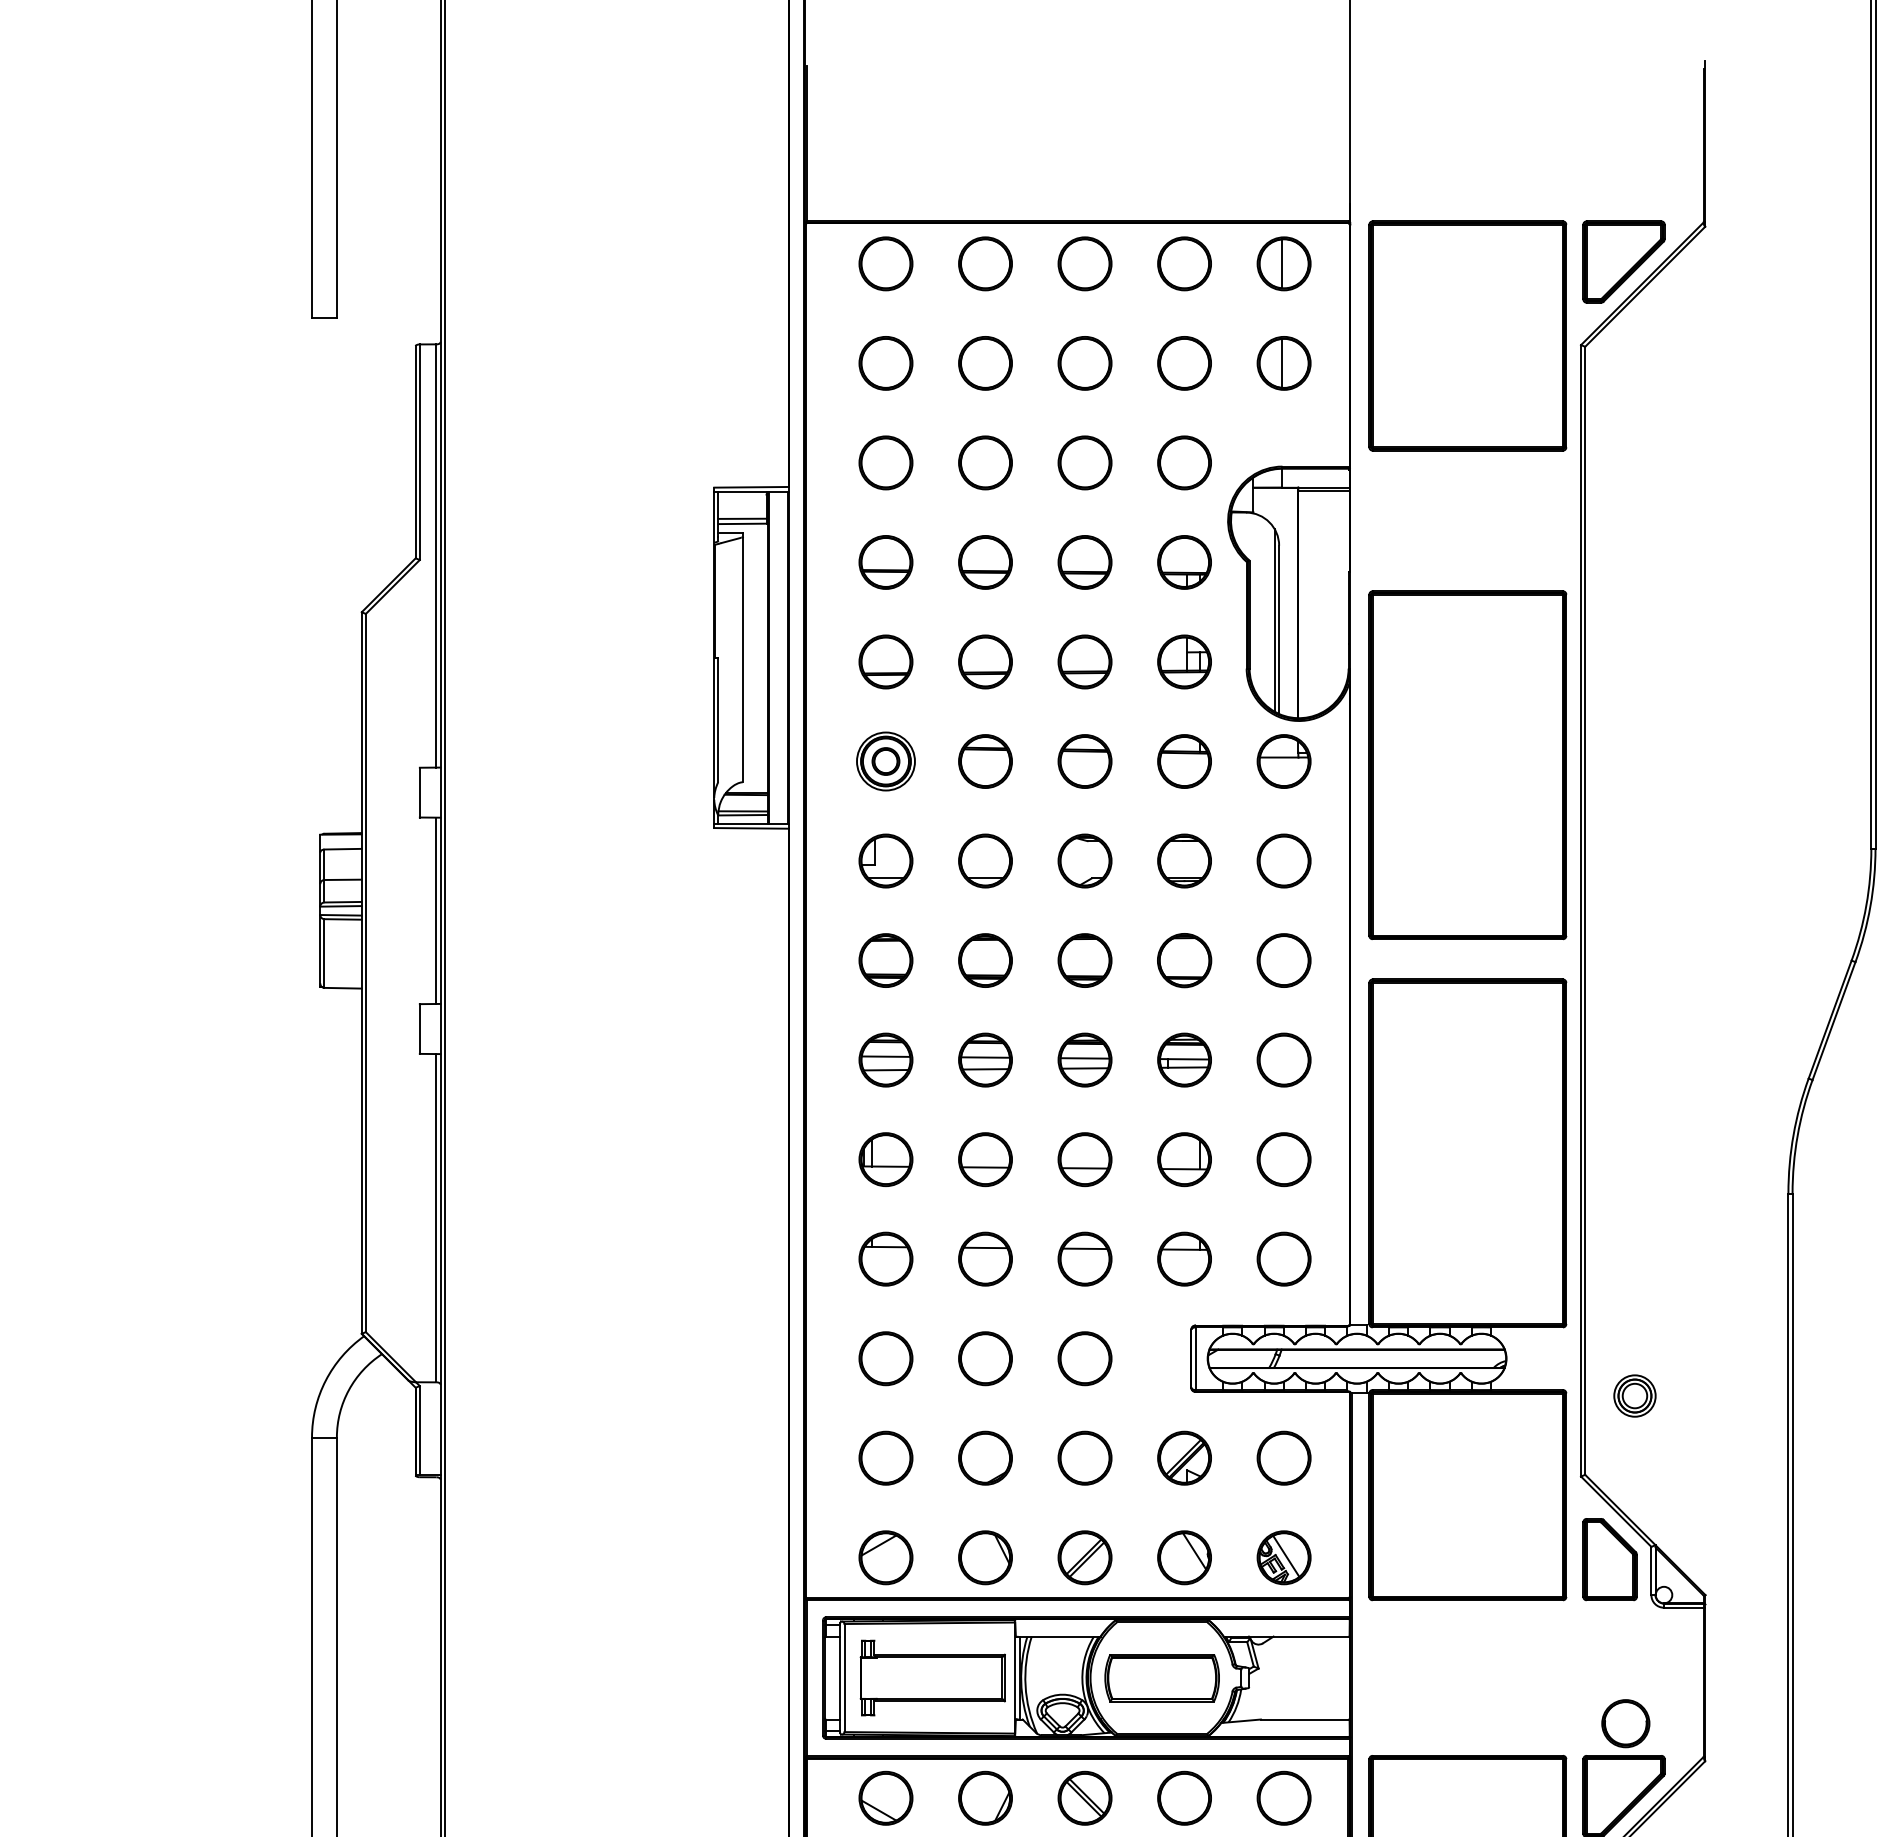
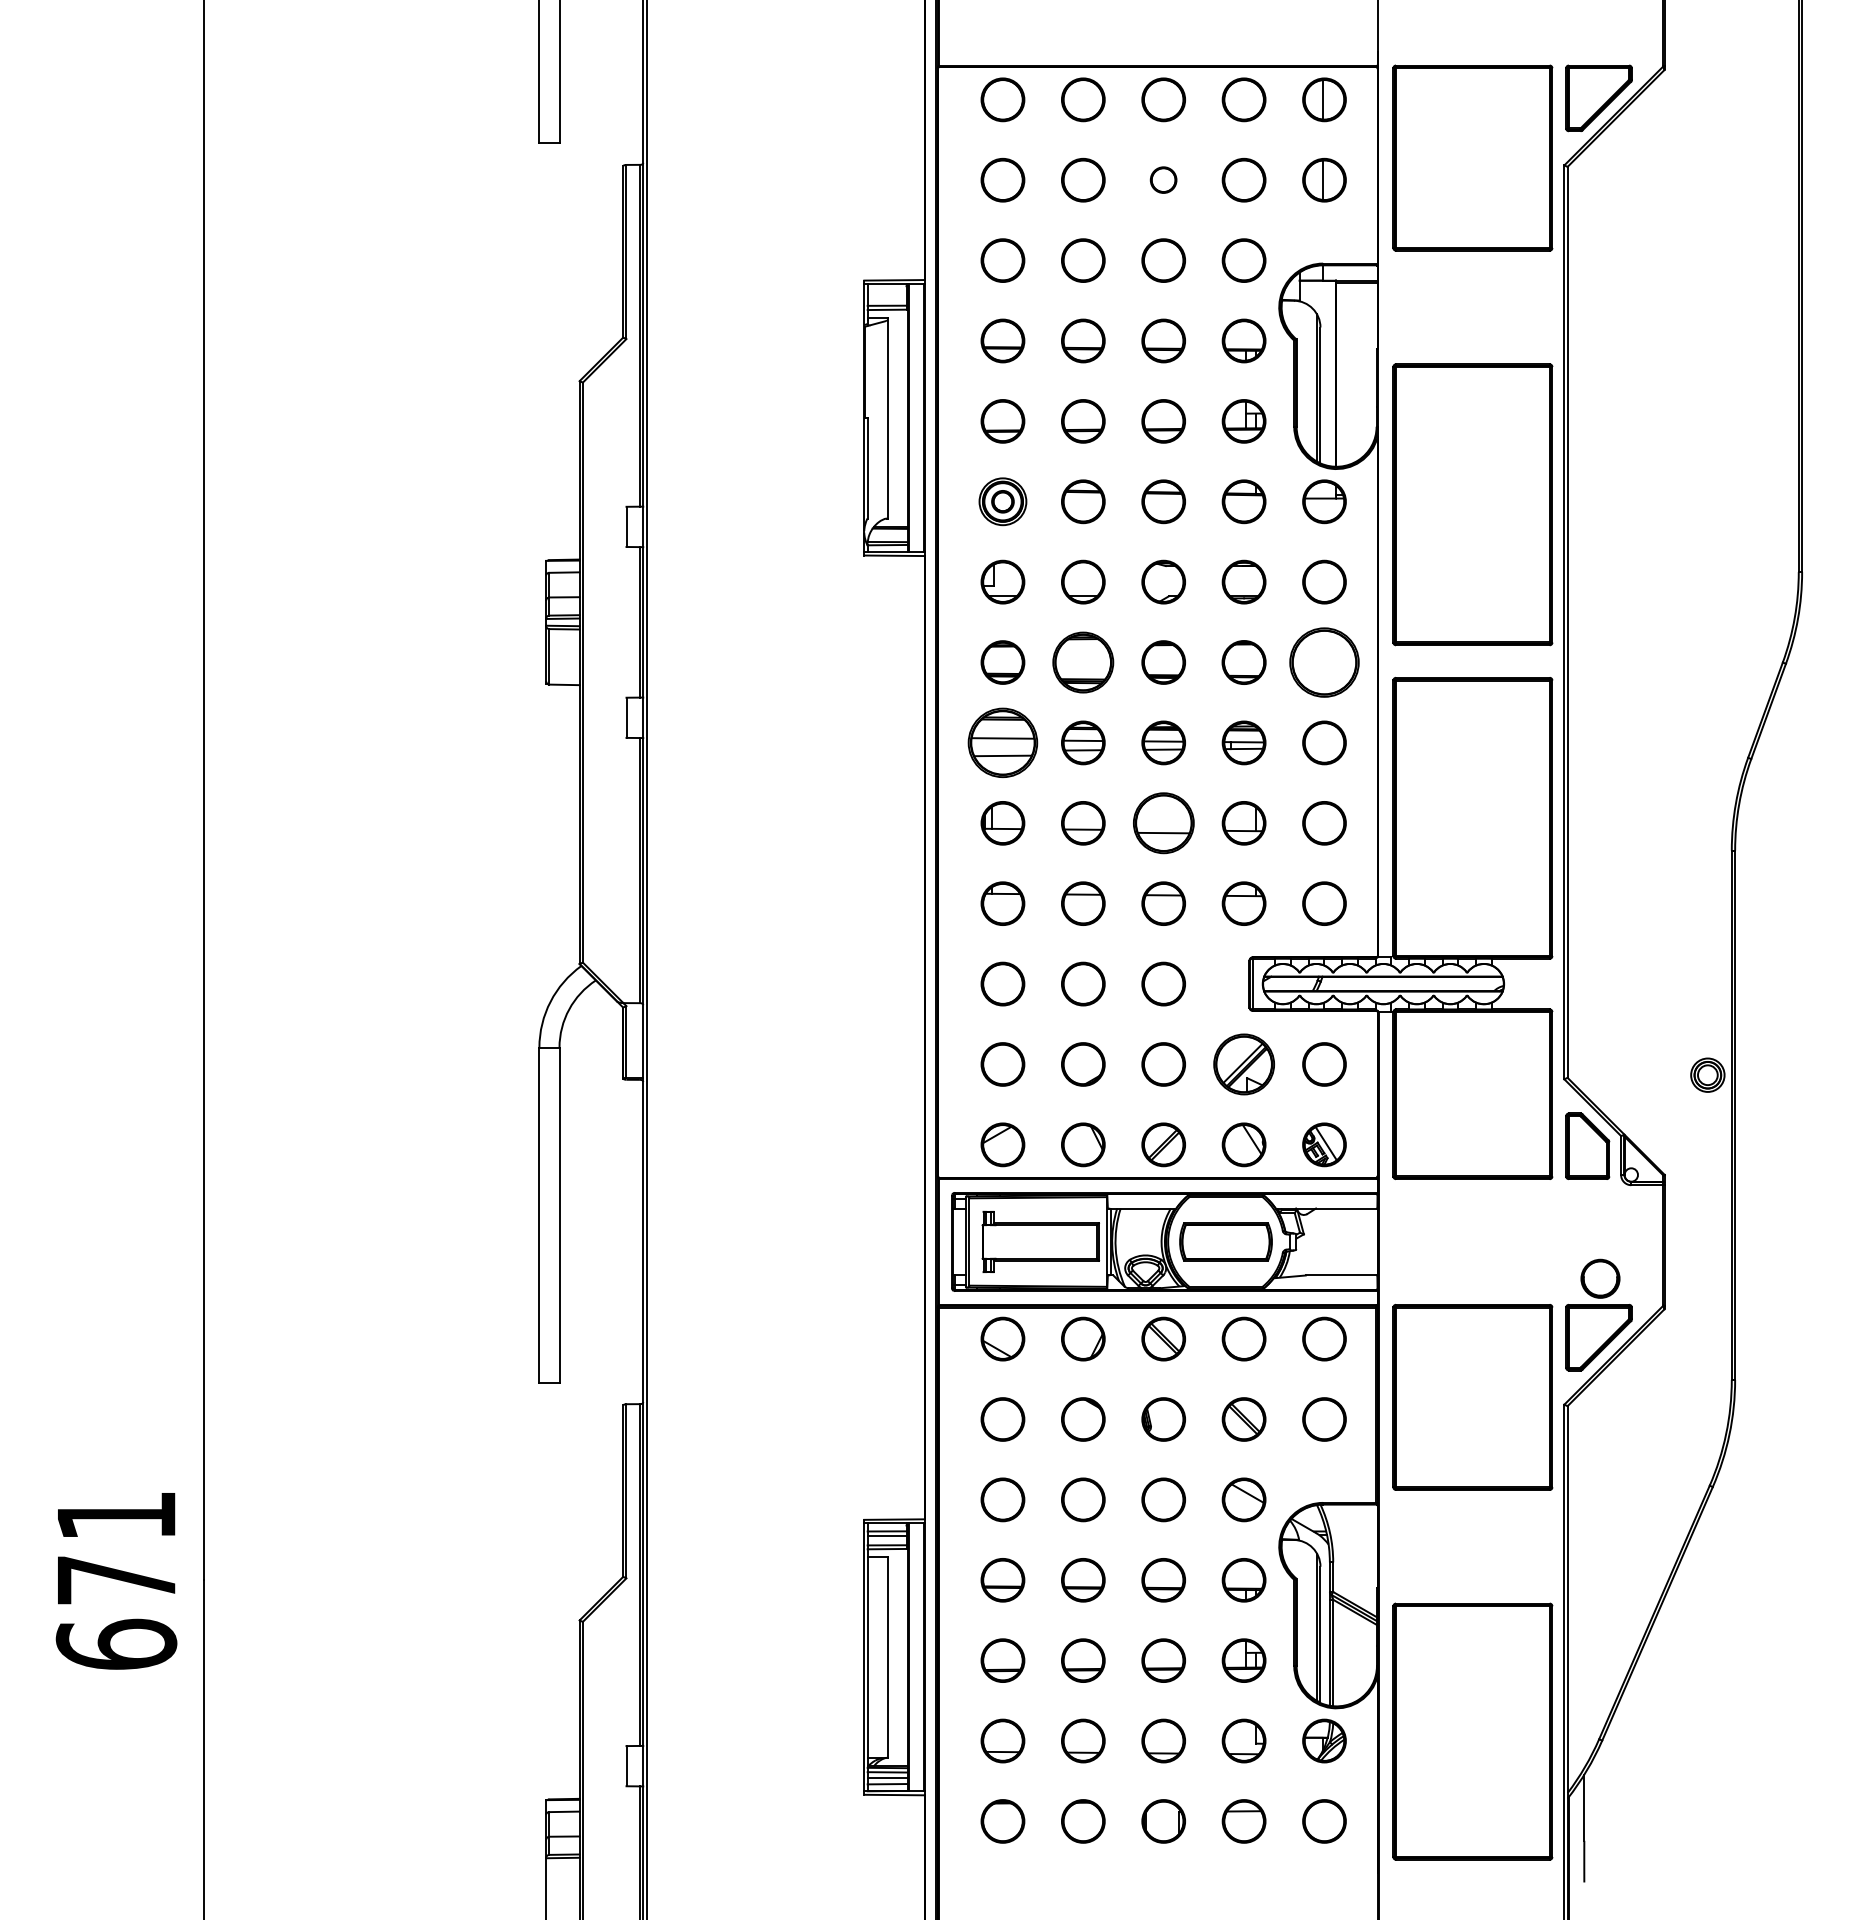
part: (1084, 362) -> (1163, 179), size x0.6
part: (985, 960) -> (1083, 662), size x1.4
circle: (1284, 960) -> (1324, 662), size x1.6
part: (885, 1059) -> (1002, 742), size x1.6
part: (1084, 1159) -> (1163, 823), size x1.4
part: (1634, 1395) -> (1707, 1074), moved
part: (1183, 1458) -> (1243, 1064), size x1.4

